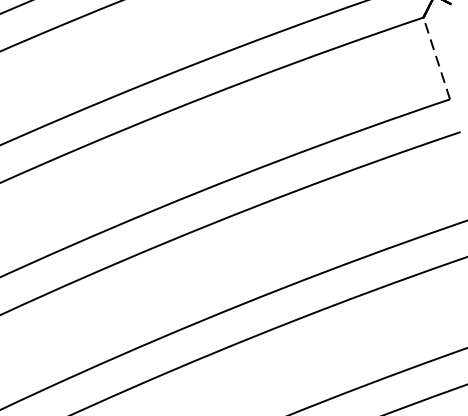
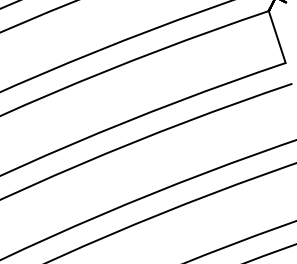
line: (437, 57) -> (277, 36), dashed -> solid

